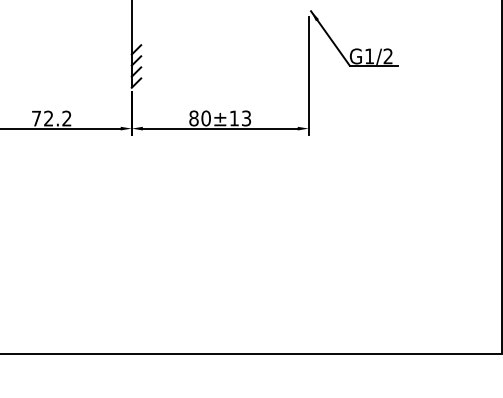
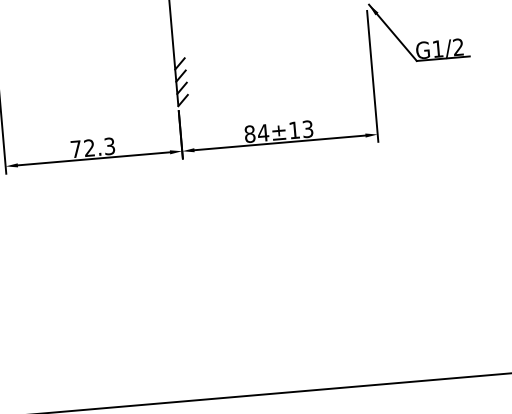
text: (66, 118) -> (109, 146), 72.2 -> 72.3
text: (206, 118) -> (263, 133), 80±13 -> 84±13

